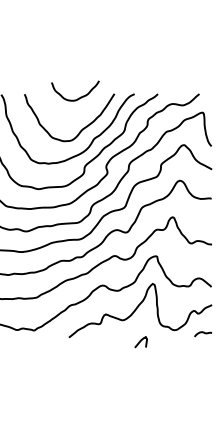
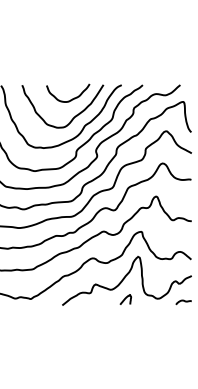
curve: (80, 96) -> (72, 98), moved
curve: (140, 342) -> (125, 299), moved

